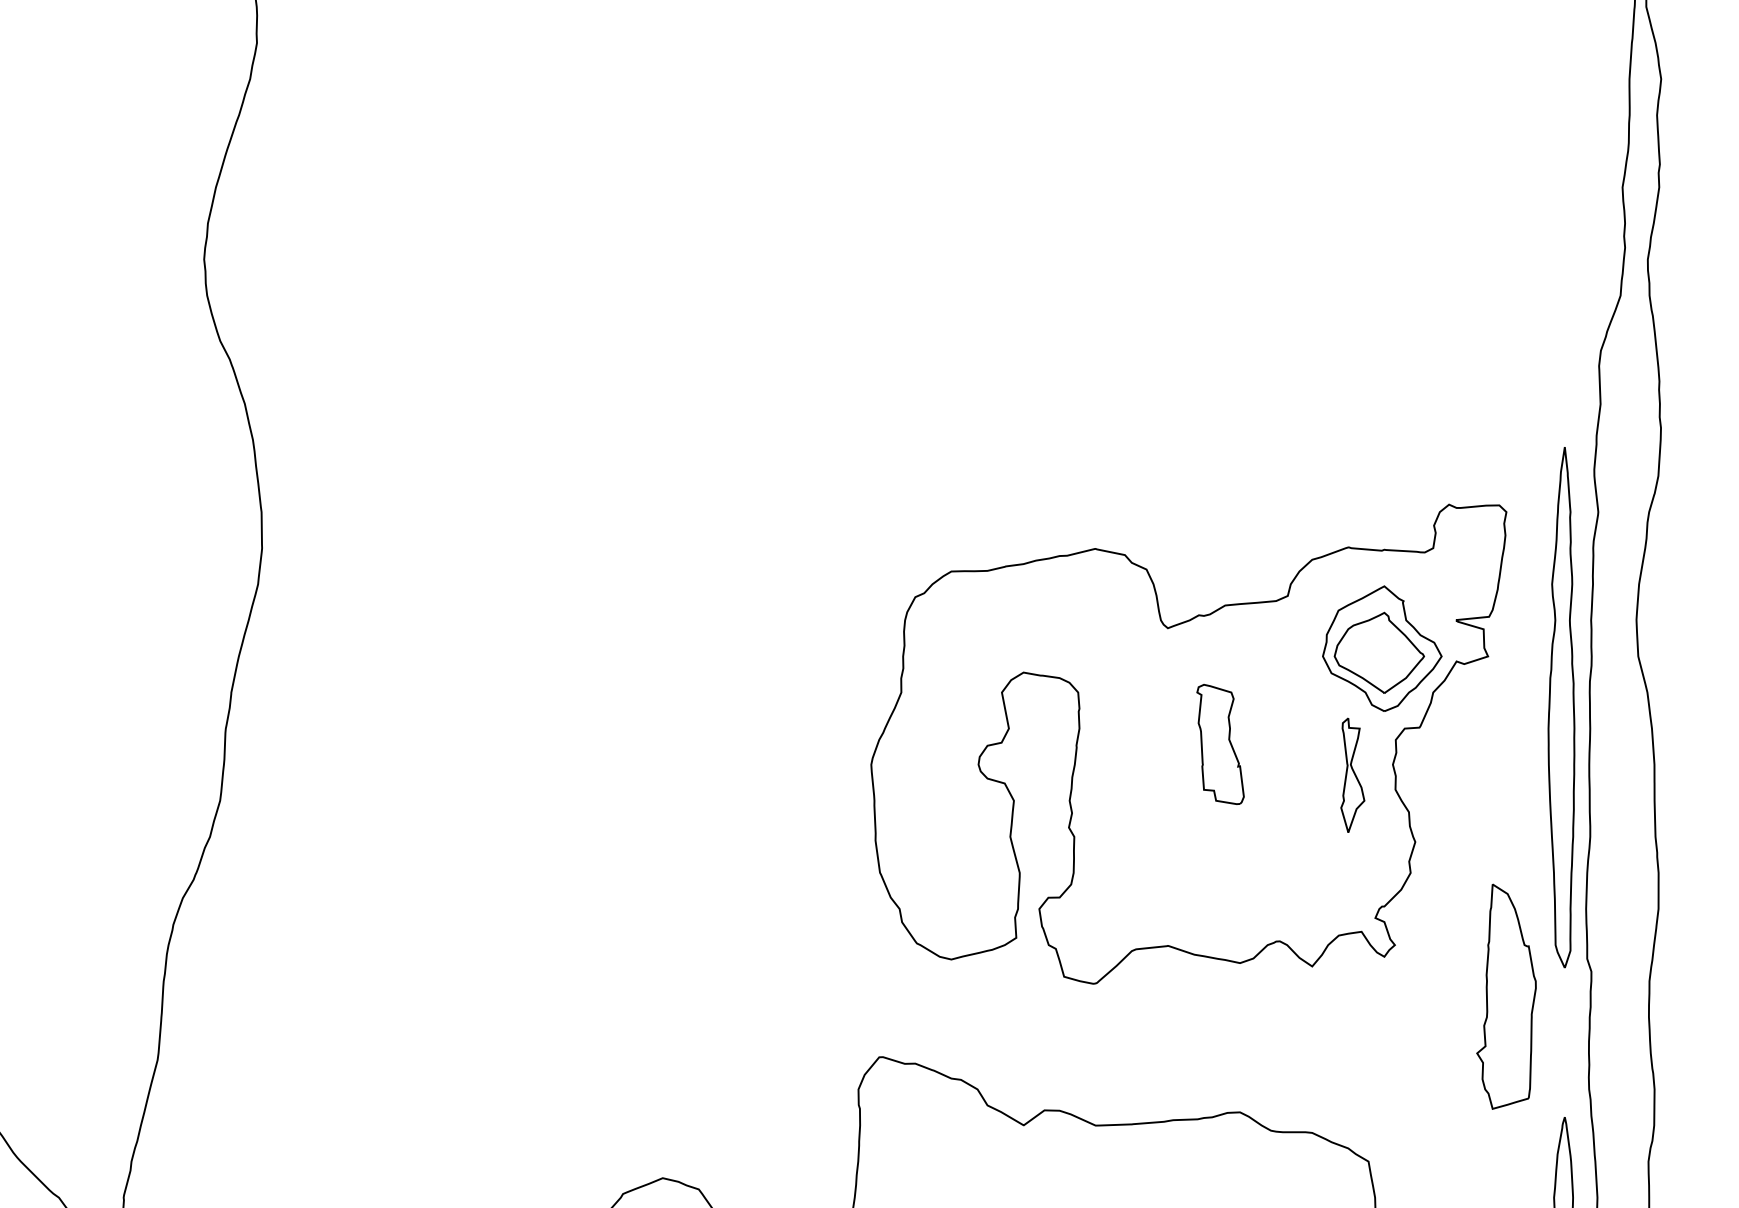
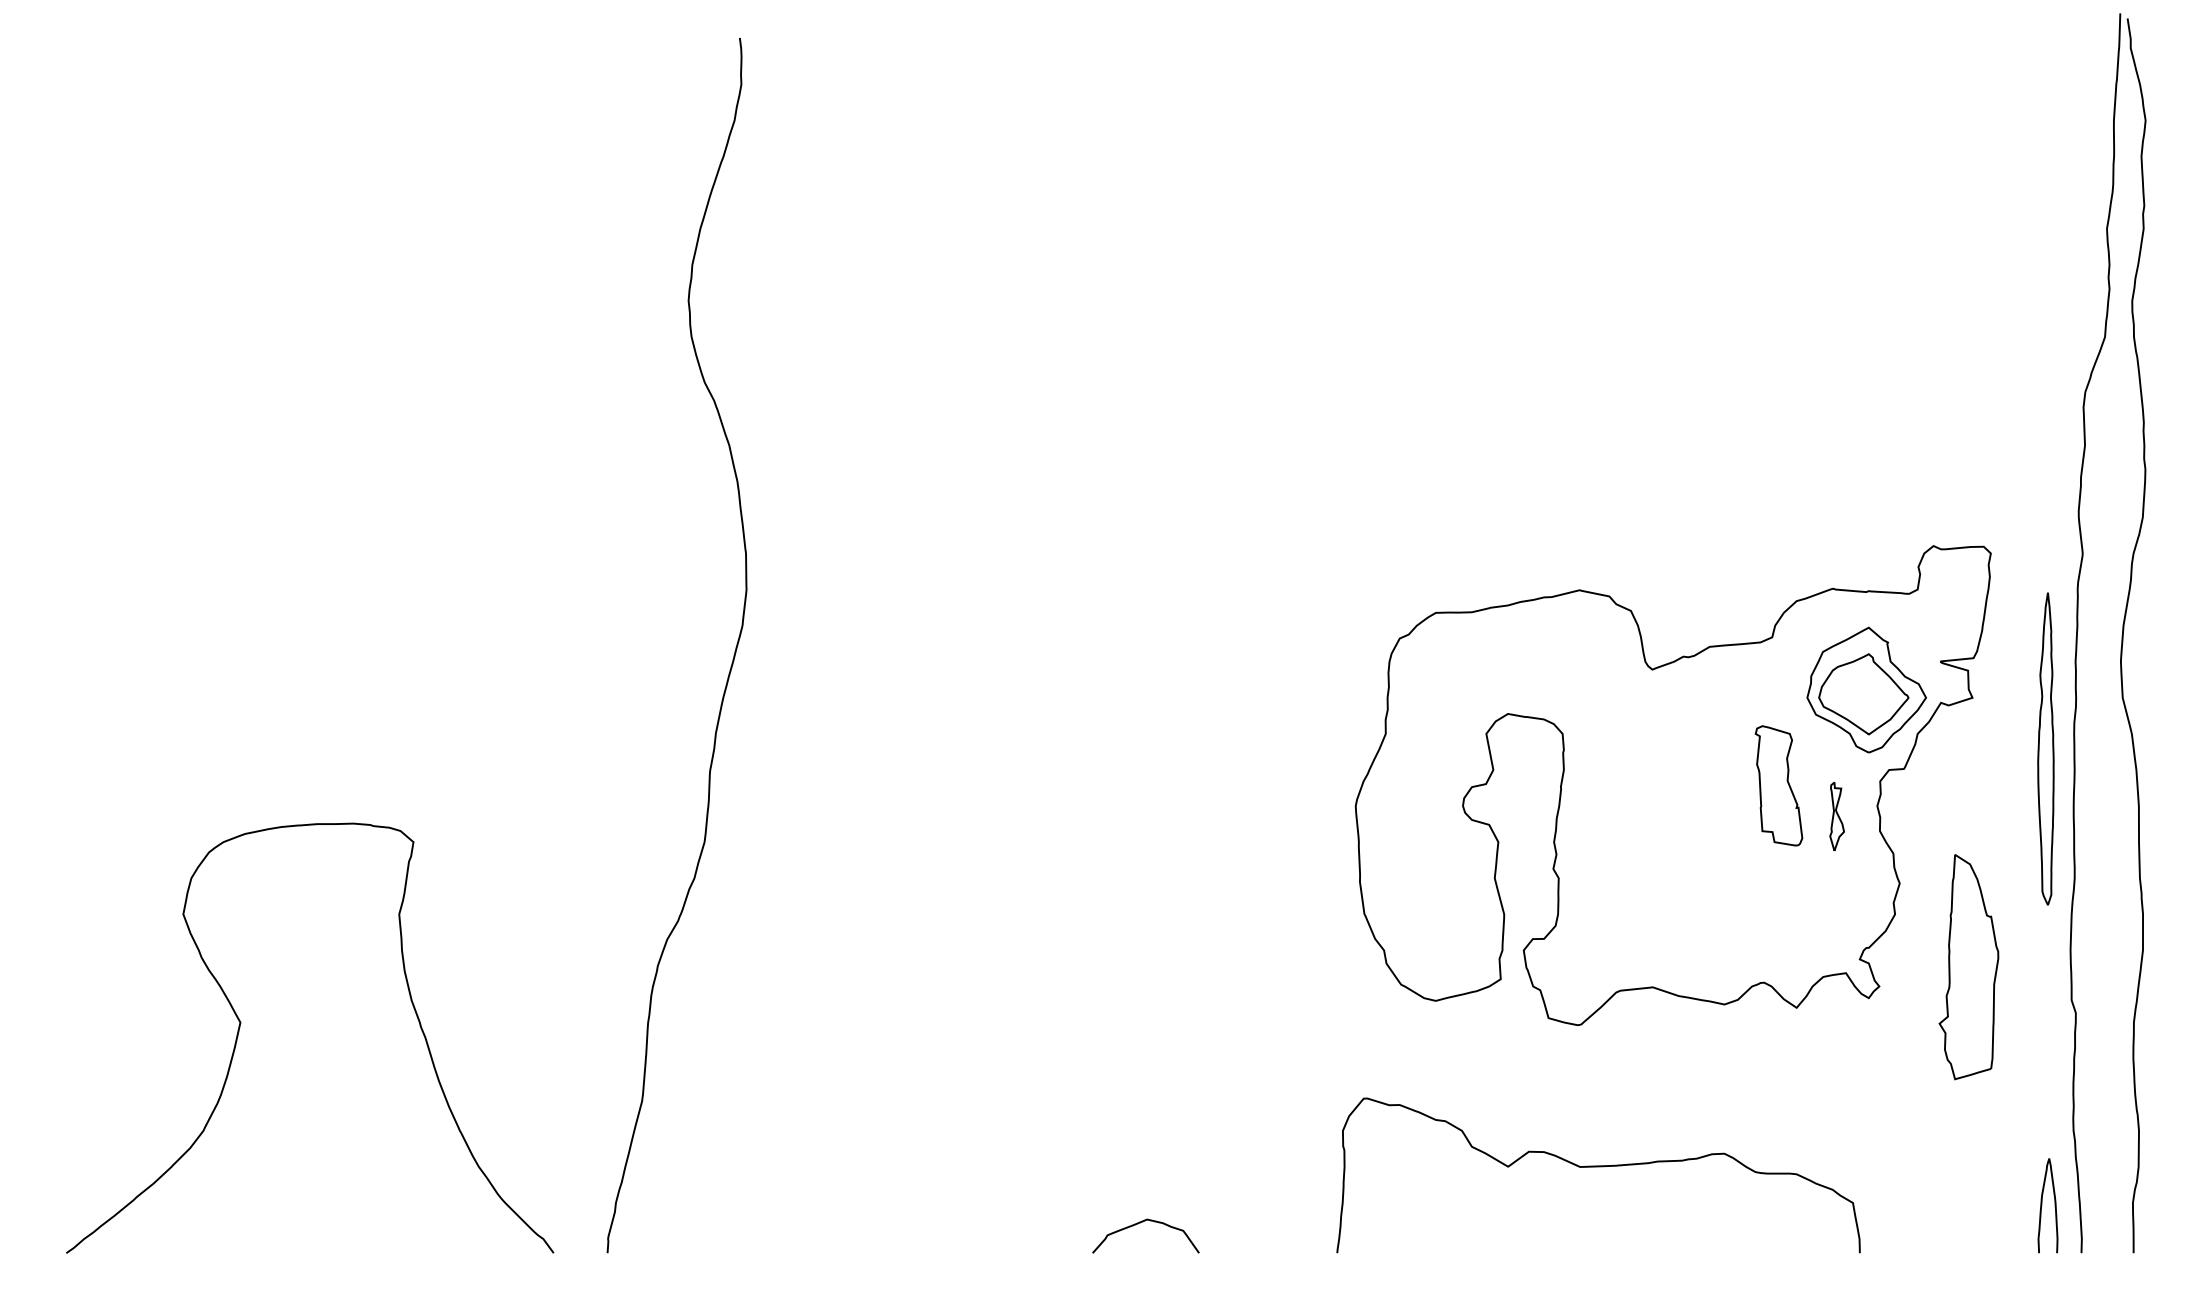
part: (1561, 707) -> (2045, 748), size x0.6
part: (1220, 744) -> (1778, 785), moved
part: (1352, 775) -> (1836, 816), size x0.6
part: (1506, 997) -> (1968, 967), moved

